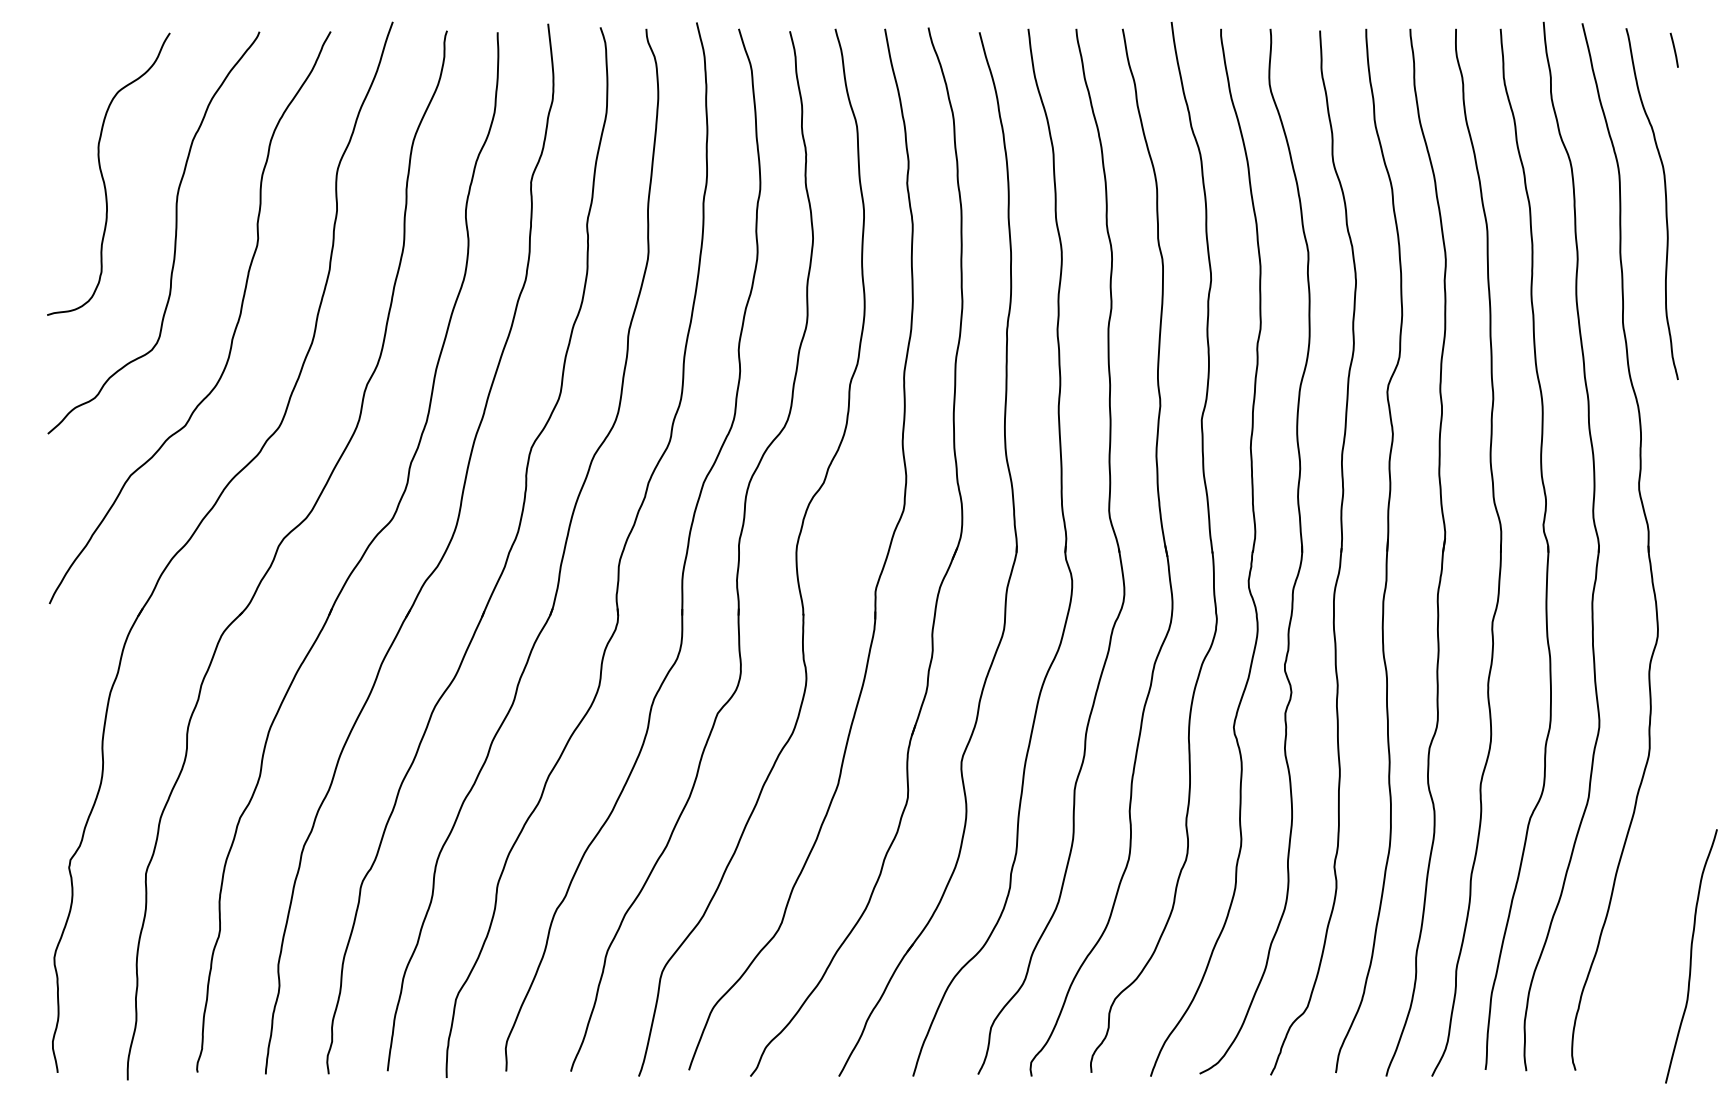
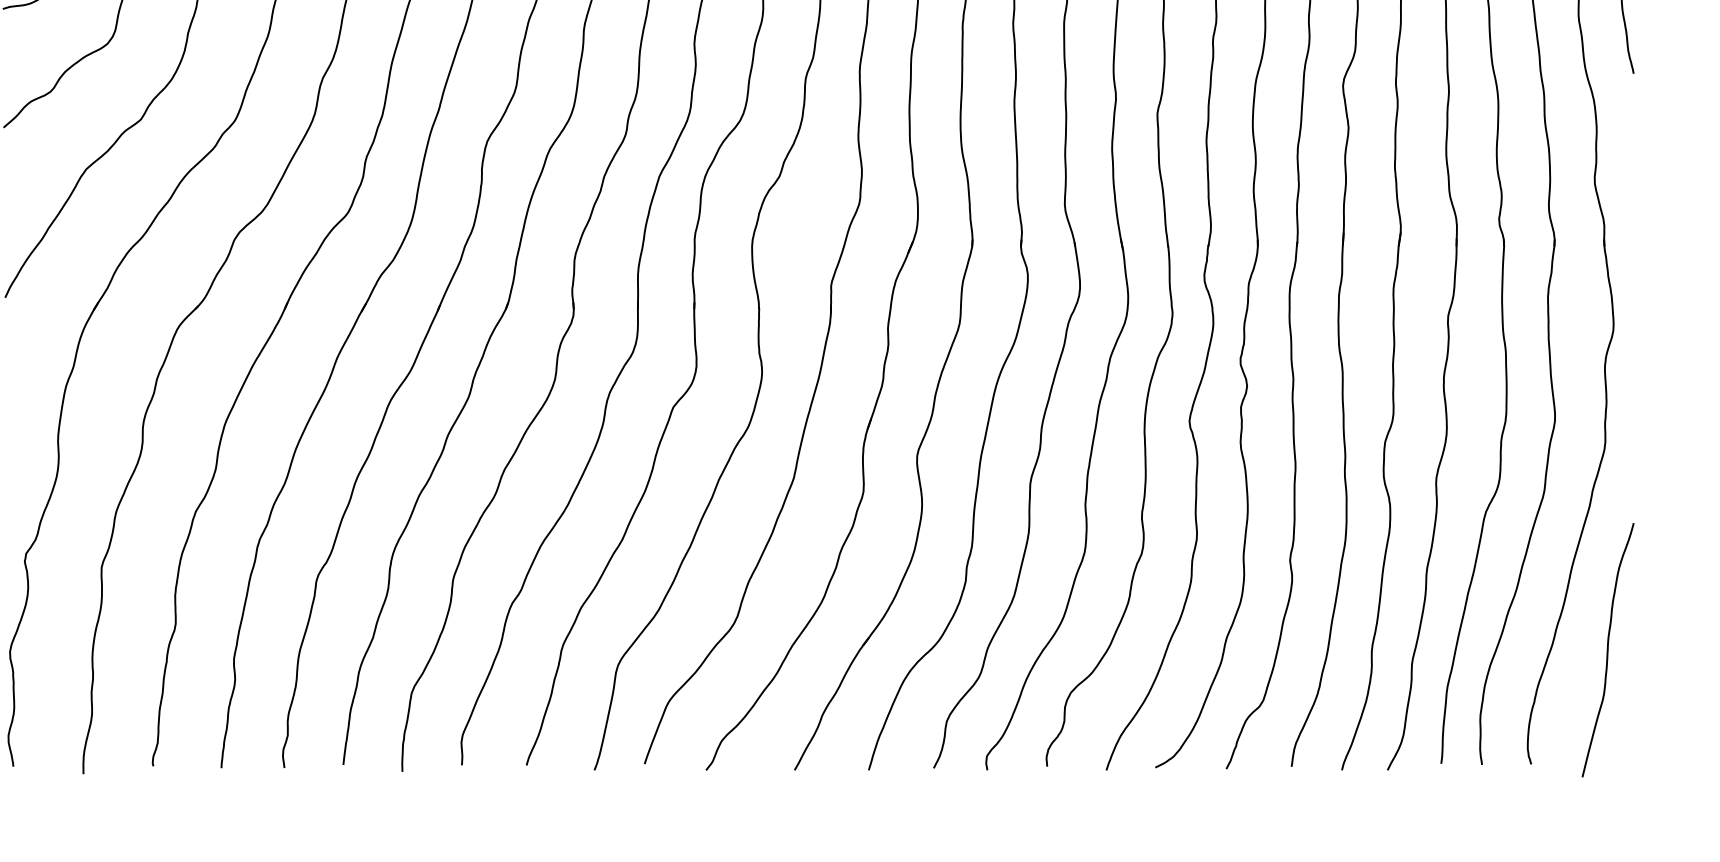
curve: (1691, 956) -> (1608, 650), moved

